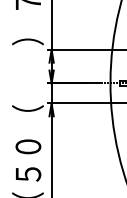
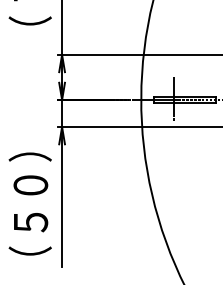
text: (27, 33) -> (29, 32), ） -> （
text: (27, 117) -> (29, 145), （ -> ）

